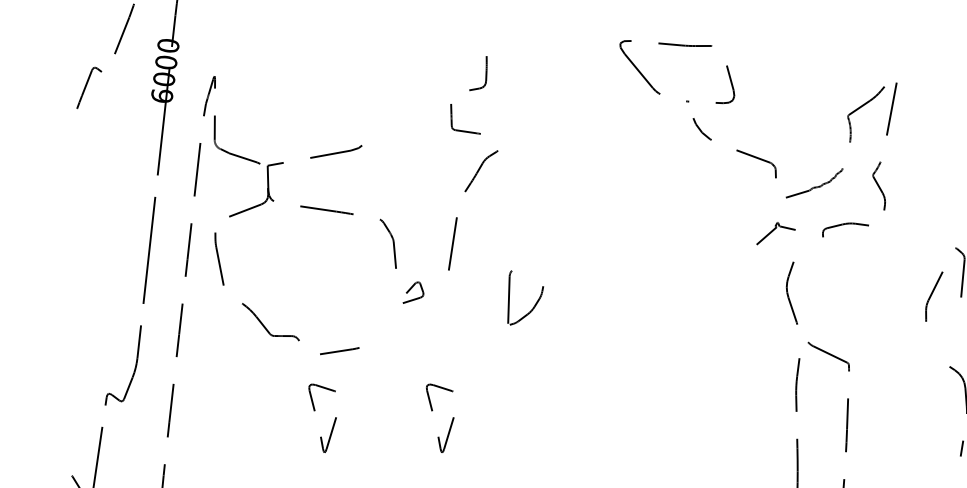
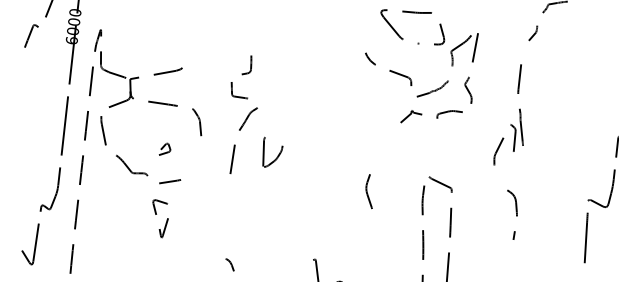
part: (676, 47) -> (412, 13), moved
curve: (479, 164) -> (247, 115), moved
part: (412, 291) -> (164, 148), moved
part: (790, 292) -> (368, 191), moved
part: (439, 417) -> (225, 218), removed

